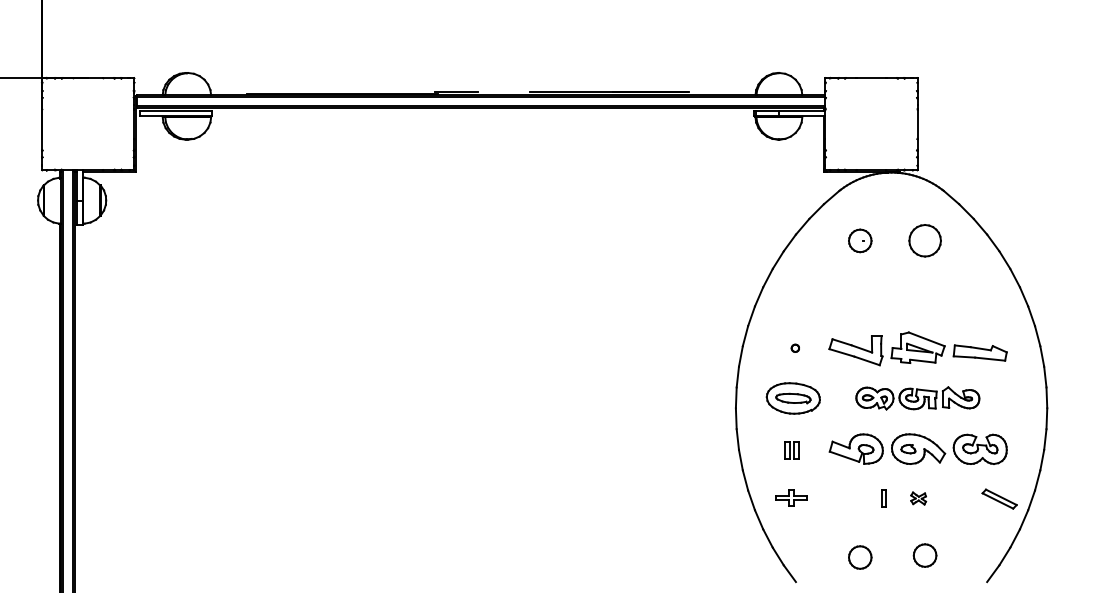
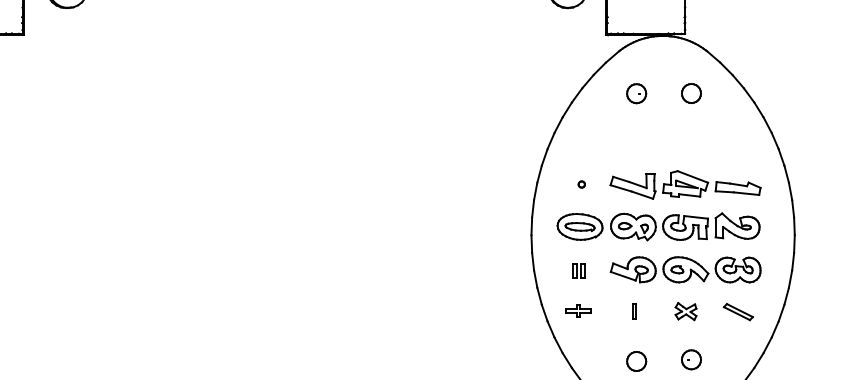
part: (924, 240) -> (690, 93), size x0.71
part: (917, 398) -> (685, 226), size x1.43
part: (883, 498) -> (634, 311), moved
part: (918, 498) -> (685, 311), size x1.67
part: (999, 498) -> (738, 311), moved

